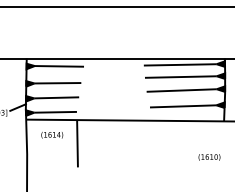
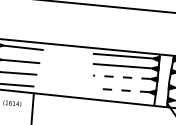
line: (181, 90) -> (121, 77), solid -> dashed
line: (182, 106) -> (121, 90), solid -> dashed

